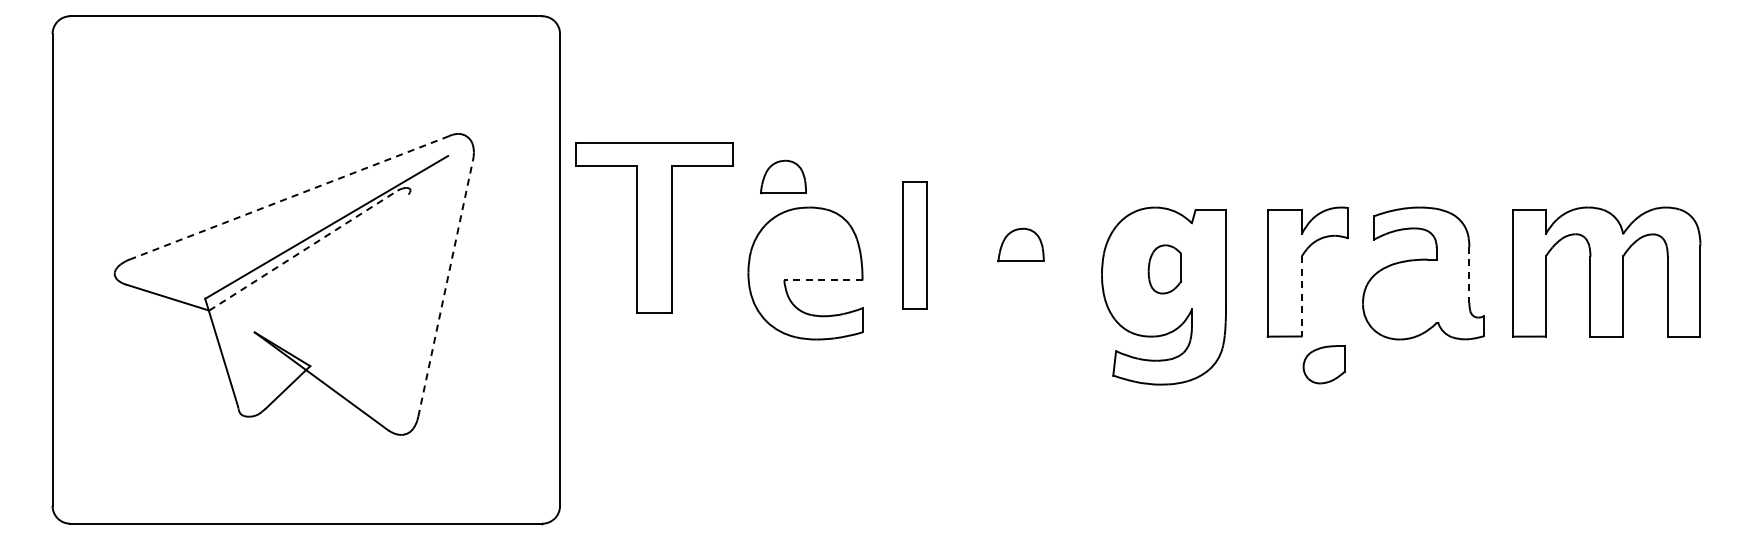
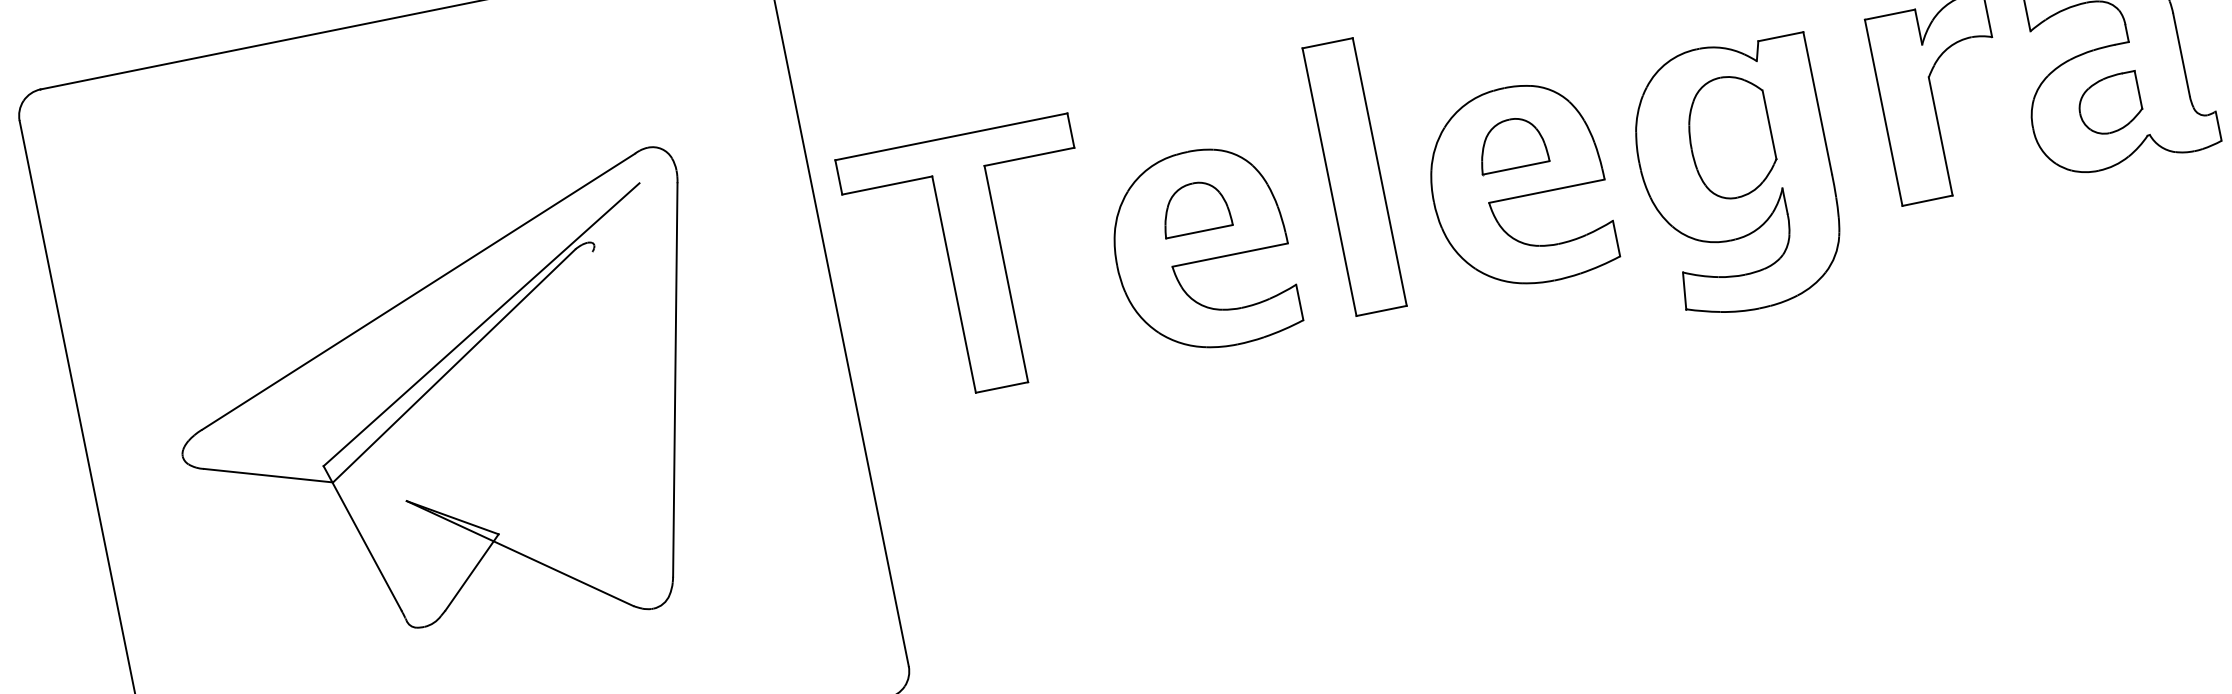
part: (783, 176) -> (1194, 207), moved
line: (289, 197) -> (417, 291), dashed -> solid
part: (654, 227) -> (976, 261), moved
part: (914, 245) -> (1354, 176), size x1.43
line: (303, 250) -> (454, 365), dashed -> solid
part: (1164, 269) -> (1730, 137), size x1.67
part: (1020, 273) -> (1518, 186), added
line: (1469, 274) -> (2181, 54), dashed -> solid
line: (822, 280) -> (1228, 255), dashed -> solid
line: (445, 288) -> (675, 379), dashed -> solid
line: (1301, 296) -> (1940, 136), dashed -> solid
part: (1323, 364) -> (2108, 104), moved

